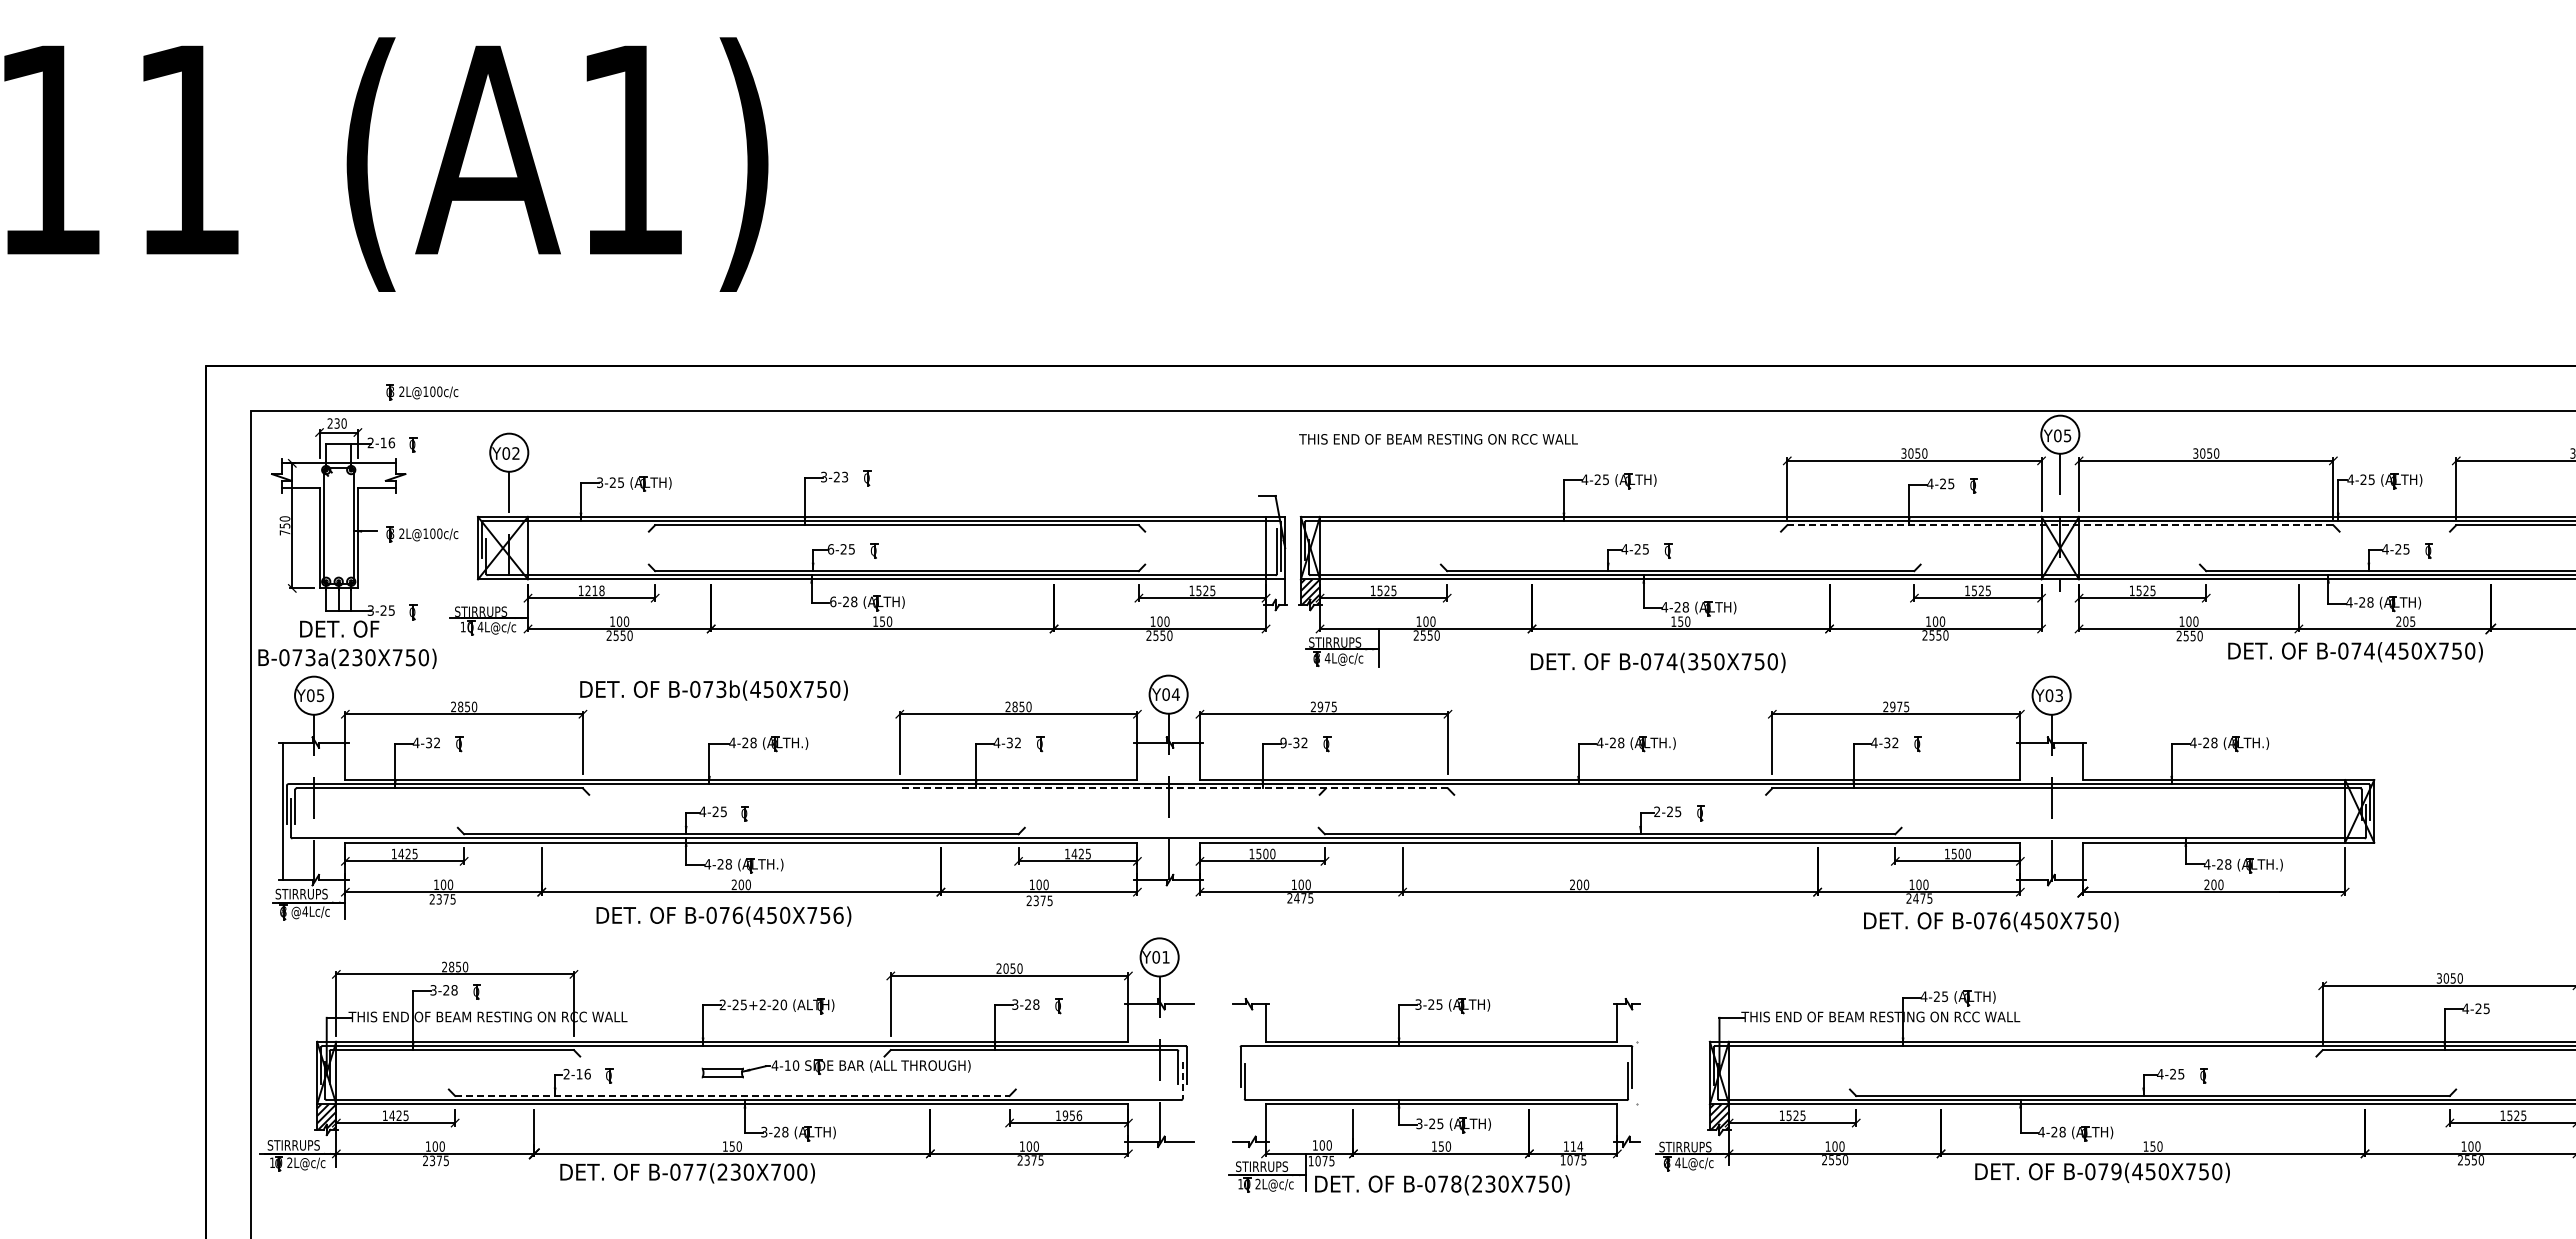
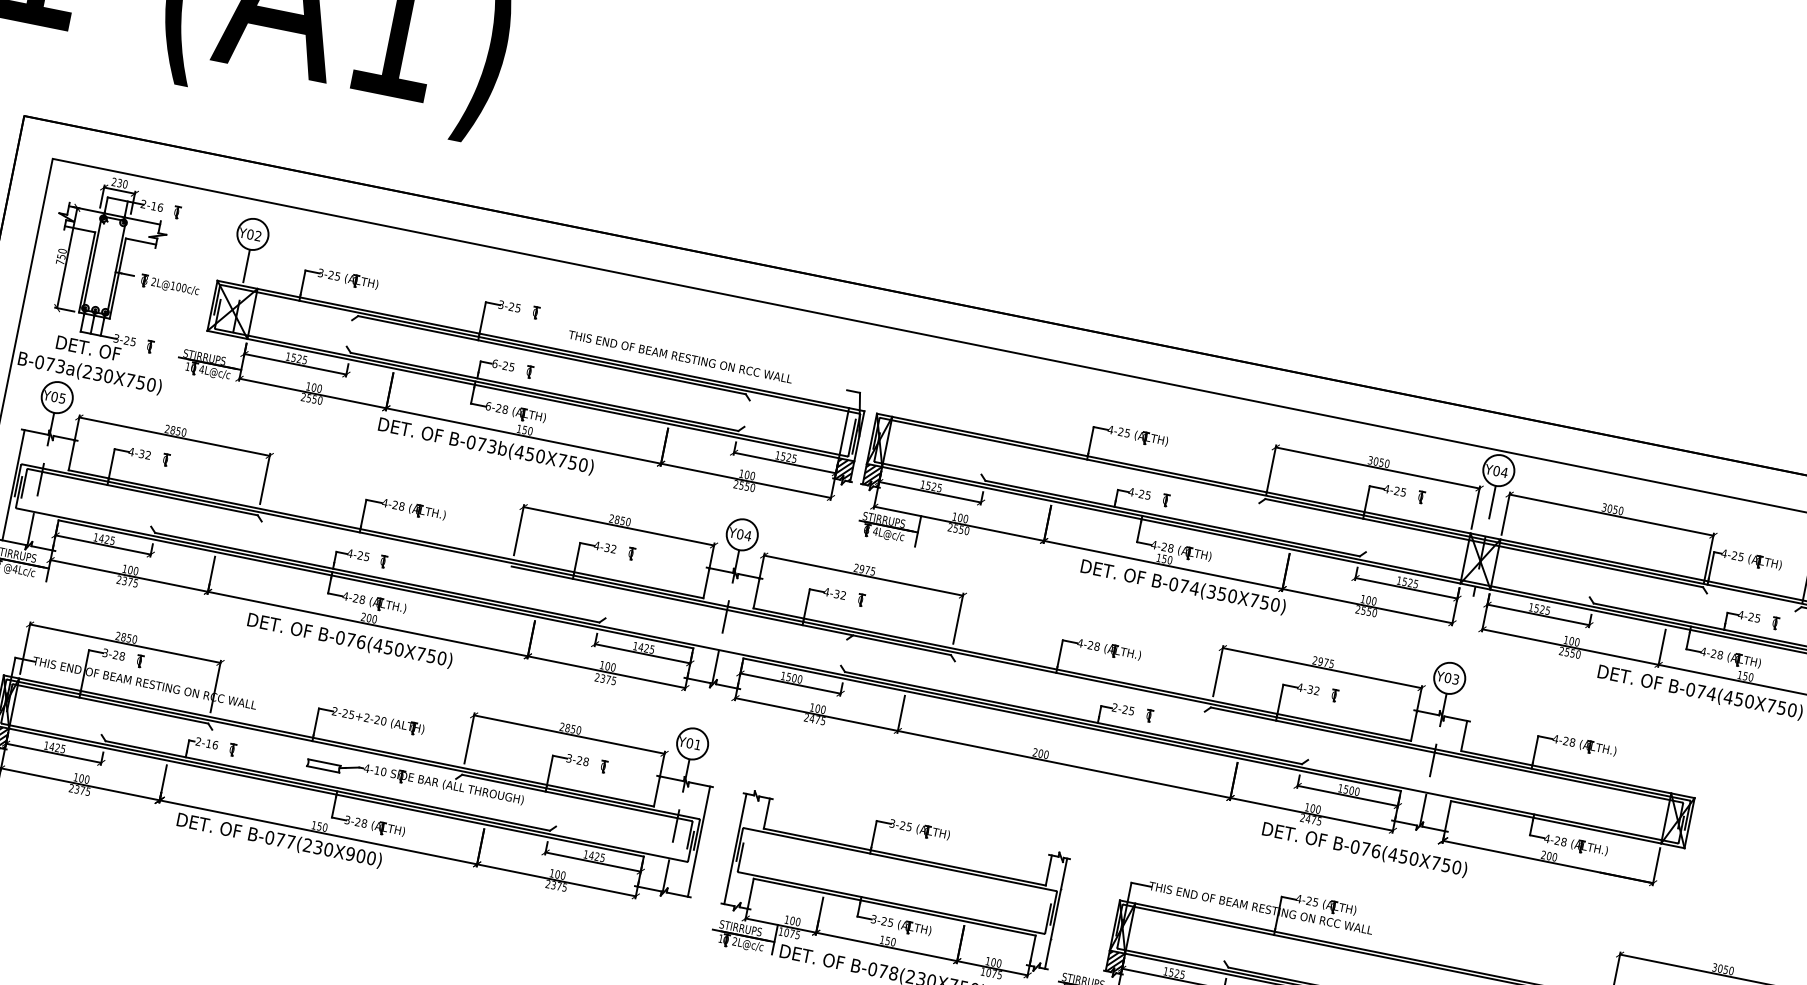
part: (422, 392) -> (193, 172), removed
text: (2067, 435) -> (1504, 472), Y05 -> Y04
text: (1438, 439) -> (680, 357), moved
text: (845, 476) -> (518, 307), 3-23 -> 3-25
line: (2060, 525) -> (1484, 543), dashed -> solid
text: (594, 590) -> (299, 358), 1218 -> 1525
hatch: (1275, 591) -> (844, 469), added
text: (2405, 621) -> (1745, 676), 205 -> 150
text: (1658, 662) -> (1183, 587), moved
text: (713, 690) -> (485, 446), moved
text: (1283, 742) -> (826, 591), 9-32 -> 4-32
line: (1173, 788) -> (731, 610), dashed -> solid
text: (838, 914) -> (442, 657), B-076(450X756) -> B-076(450X750)
text: (1005, 968) -> (567, 727), 2050 -> 2850
line: (1190, 1072) -> (698, 841), added
line: (1236, 1072) -> (735, 848), added
line: (1636, 1072) -> (1056, 913), added
line: (1182, 1081) -> (690, 847), dashed -> solid
line: (732, 1095) -> (328, 785), dashed -> solid
text: (1072, 1115) -> (597, 856), 1956 -> 1425
text: (1576, 1146) -> (996, 962), 114 -> 100
text: (775, 1171) -> (350, 853), B-077(230X700) -> B-077(230X900)

